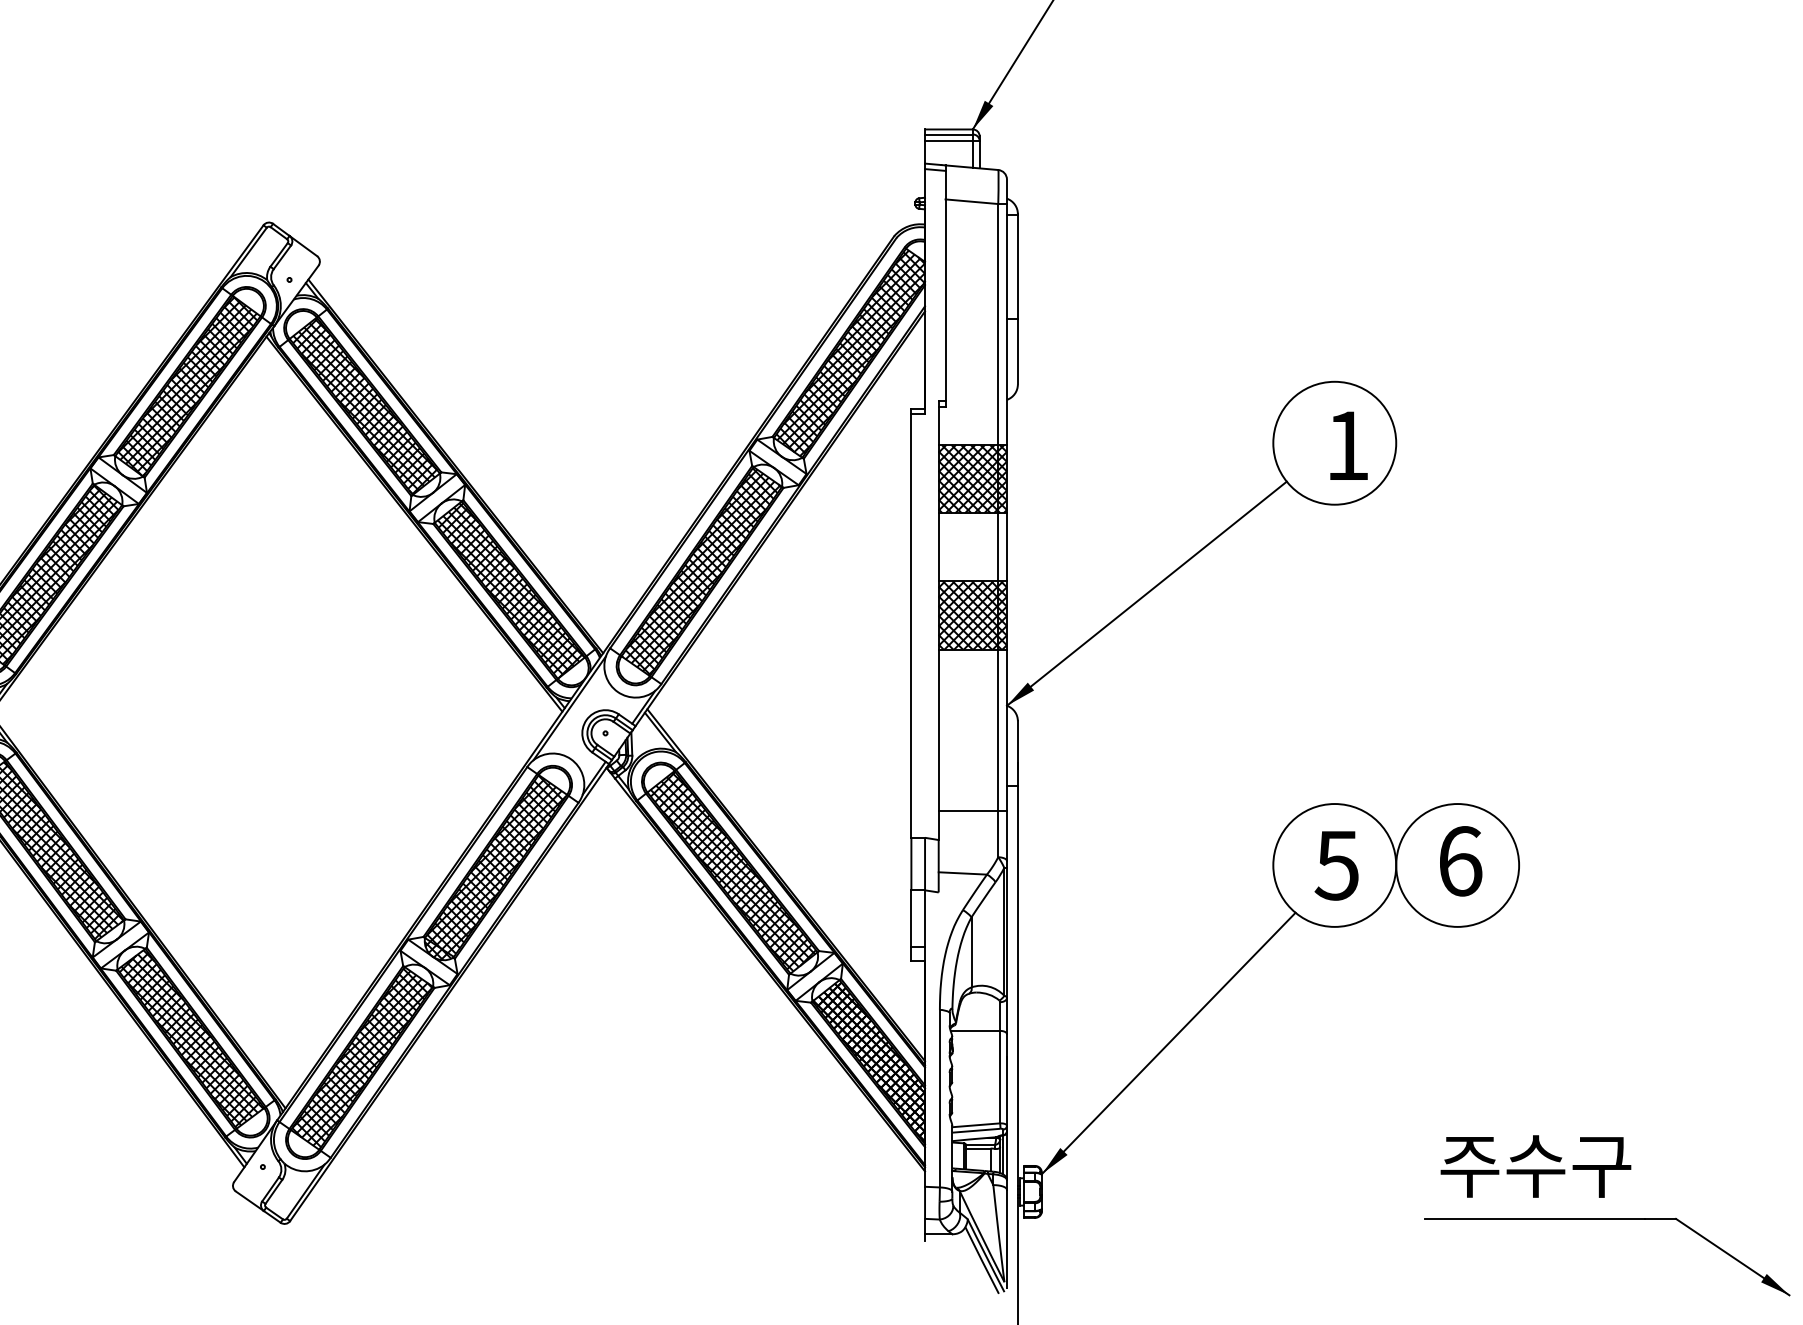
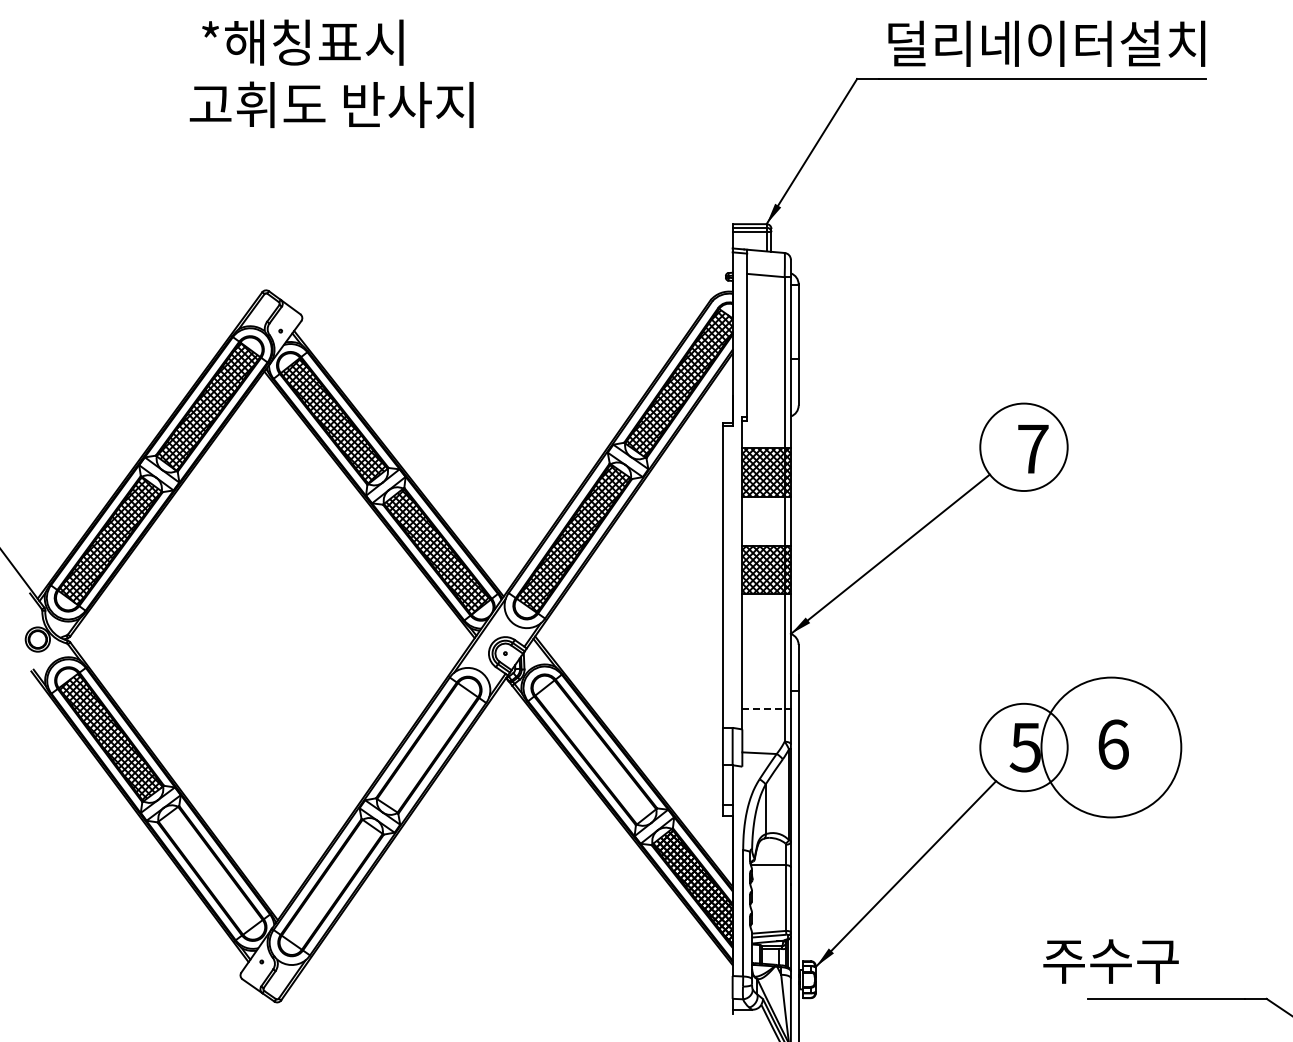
text: (1348, 444) -> (1033, 448), 1 -> 7
line: (969, 811) -> (764, 709), solid -> dashed
circle: (1457, 865) -> (1111, 747), size x1.6
hatch: (494, 866) -> (426, 748), removed
hatch: (733, 871) -> (596, 751), removed
hatch: (190, 1038) -> (210, 870), removed
hatch: (362, 1058) -> (332, 884), removed
text: (1535, 1166) -> (1110, 961), moved

